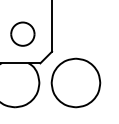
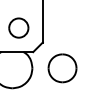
part: (75, 83) -> (62, 68), size x0.7

